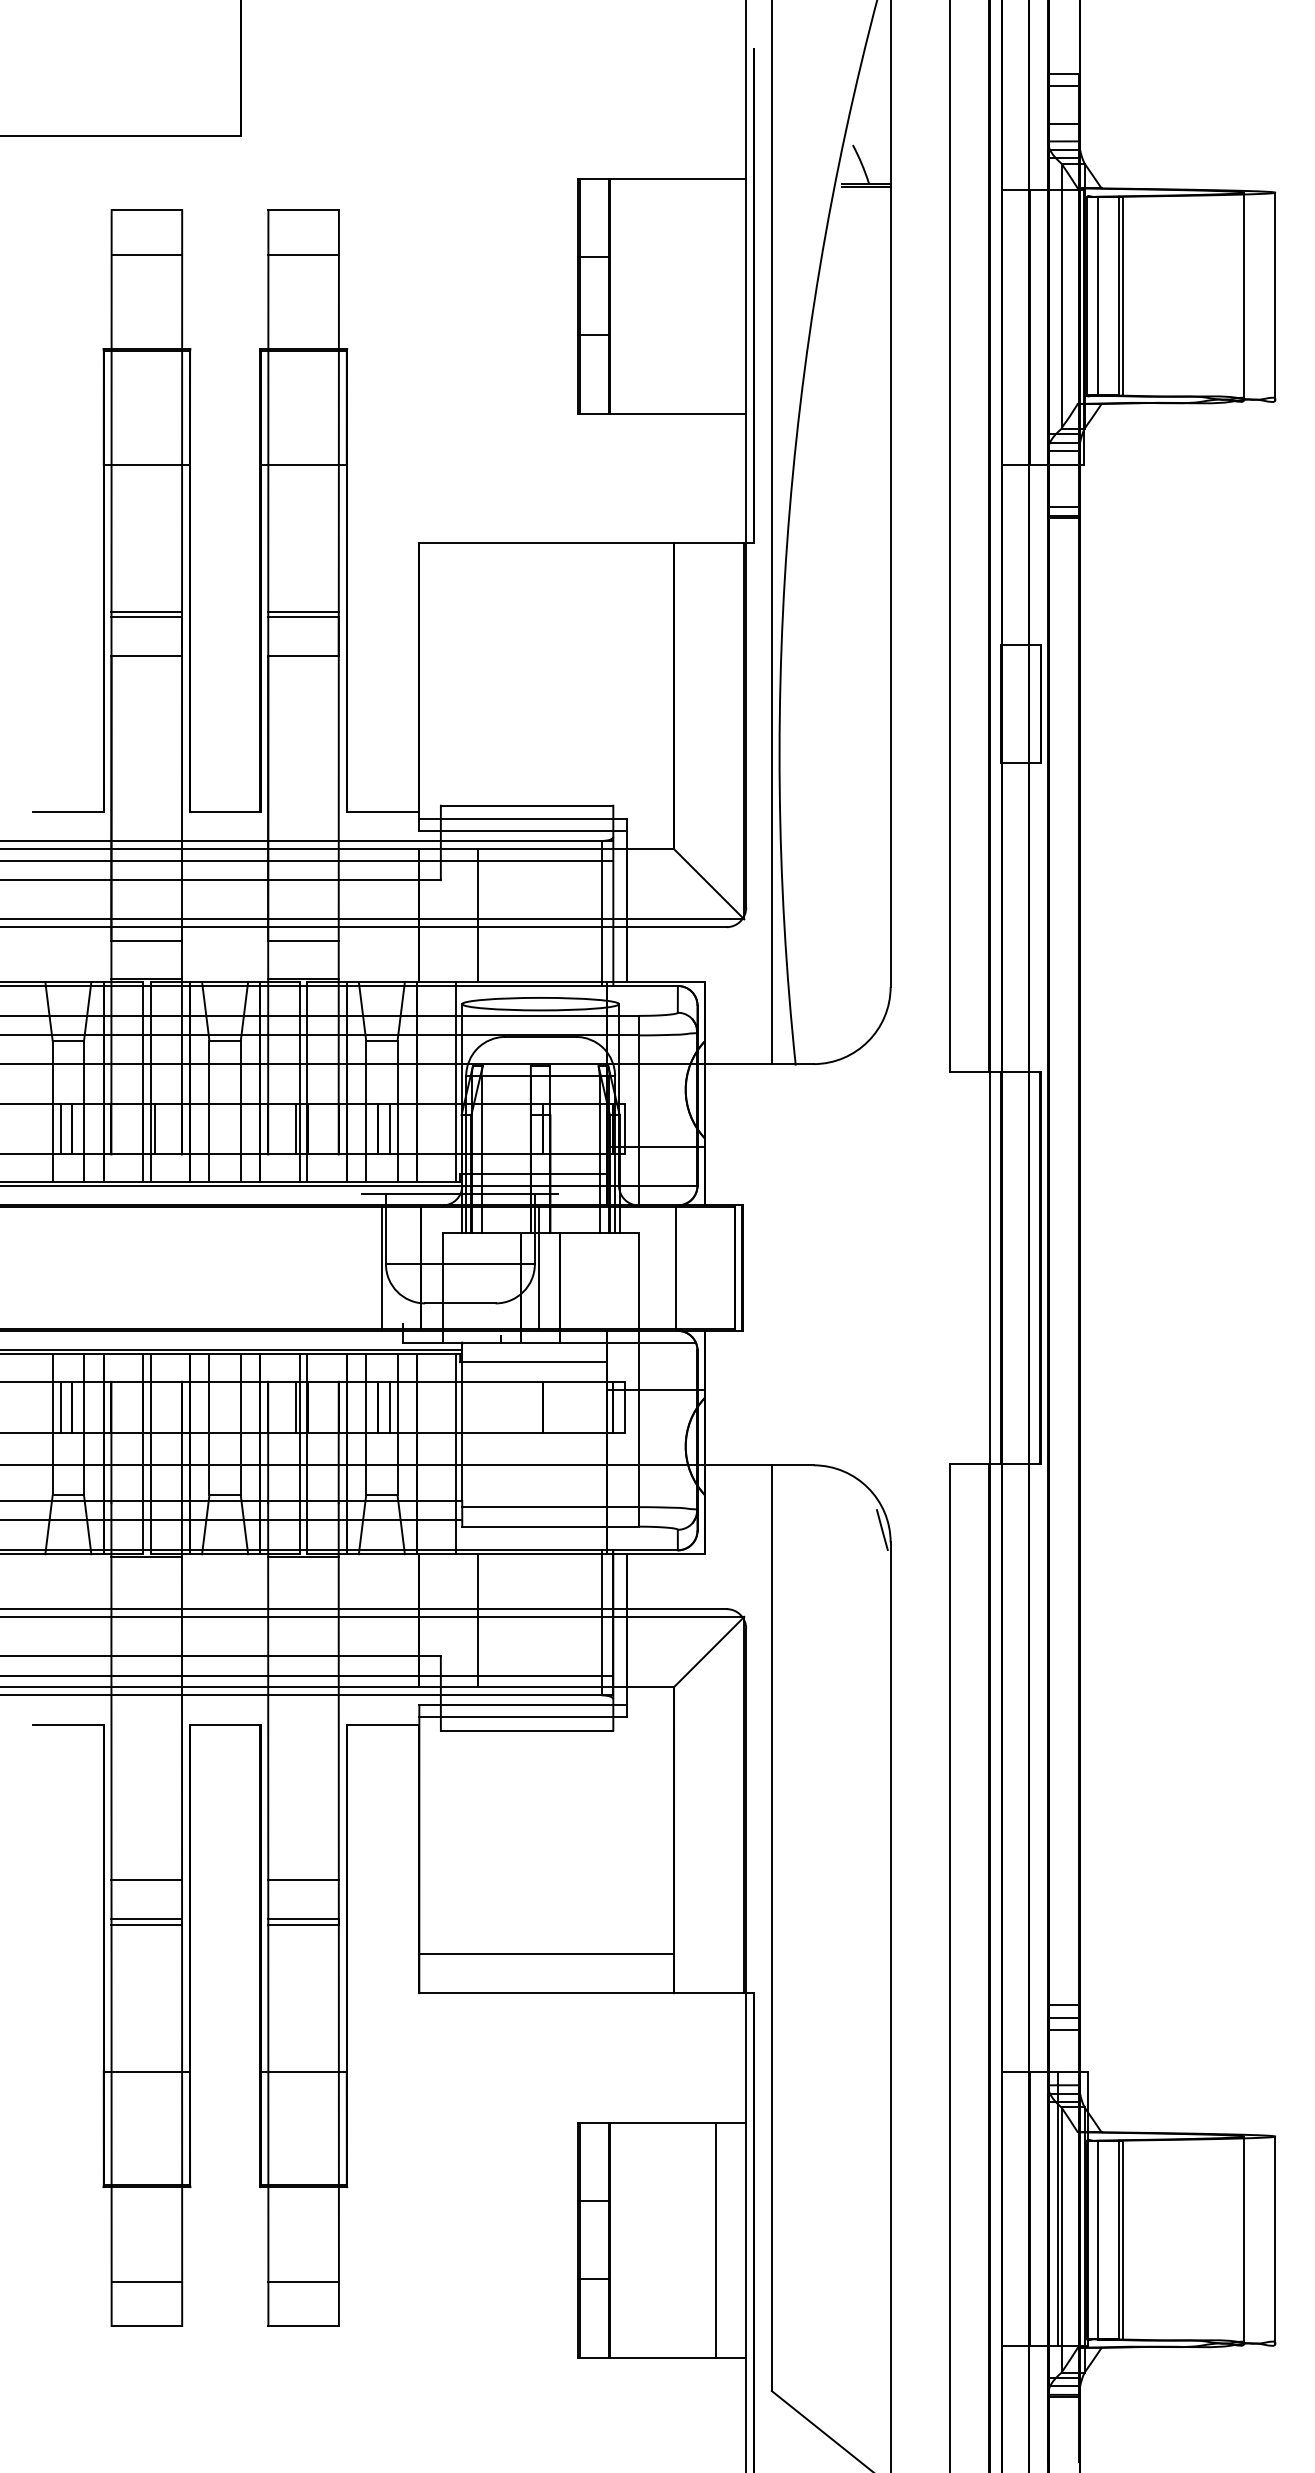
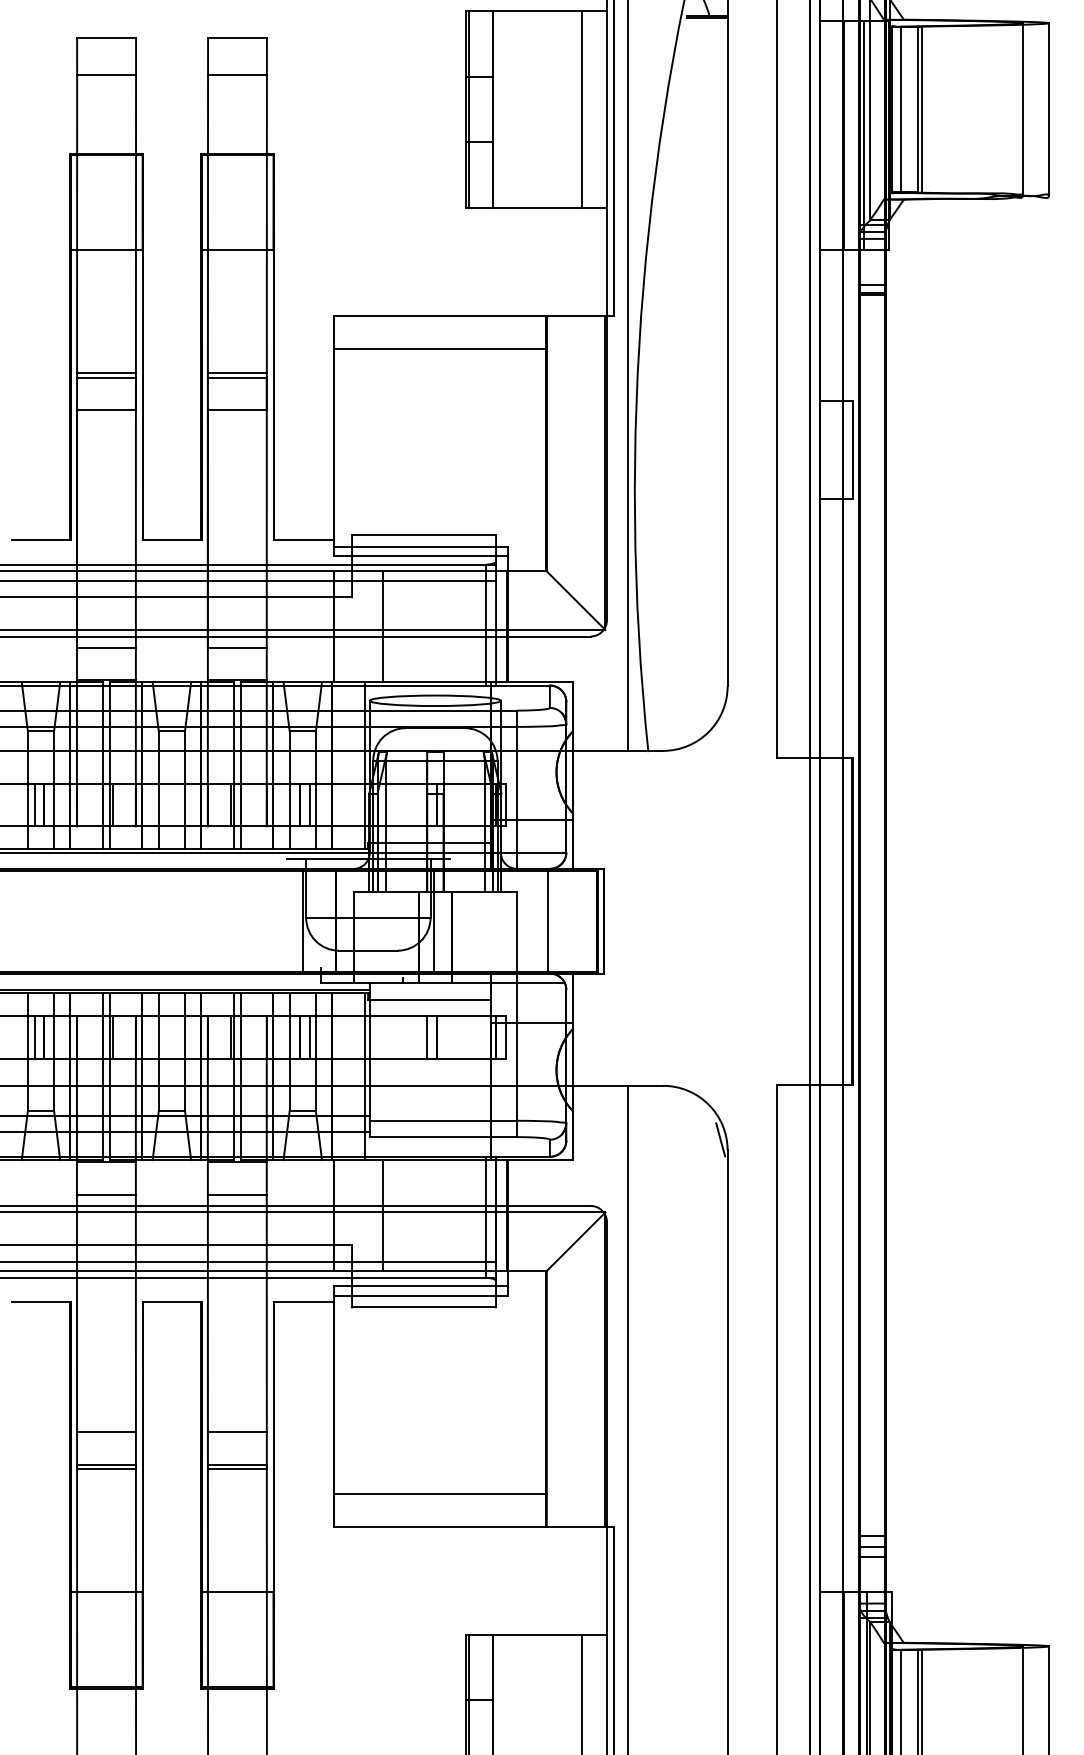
line: (716, 295) -> (582, 109), added
line: (1053, 327) -> (863, 135), added
line: (546, 582) -> (440, 348), added
line: (154, 1406) -> (112, 1036), added
line: (530, 1406) -> (426, 1036), added
line: (146, 1595) -> (106, 1194), added
line: (303, 1595) -> (237, 1194), added

